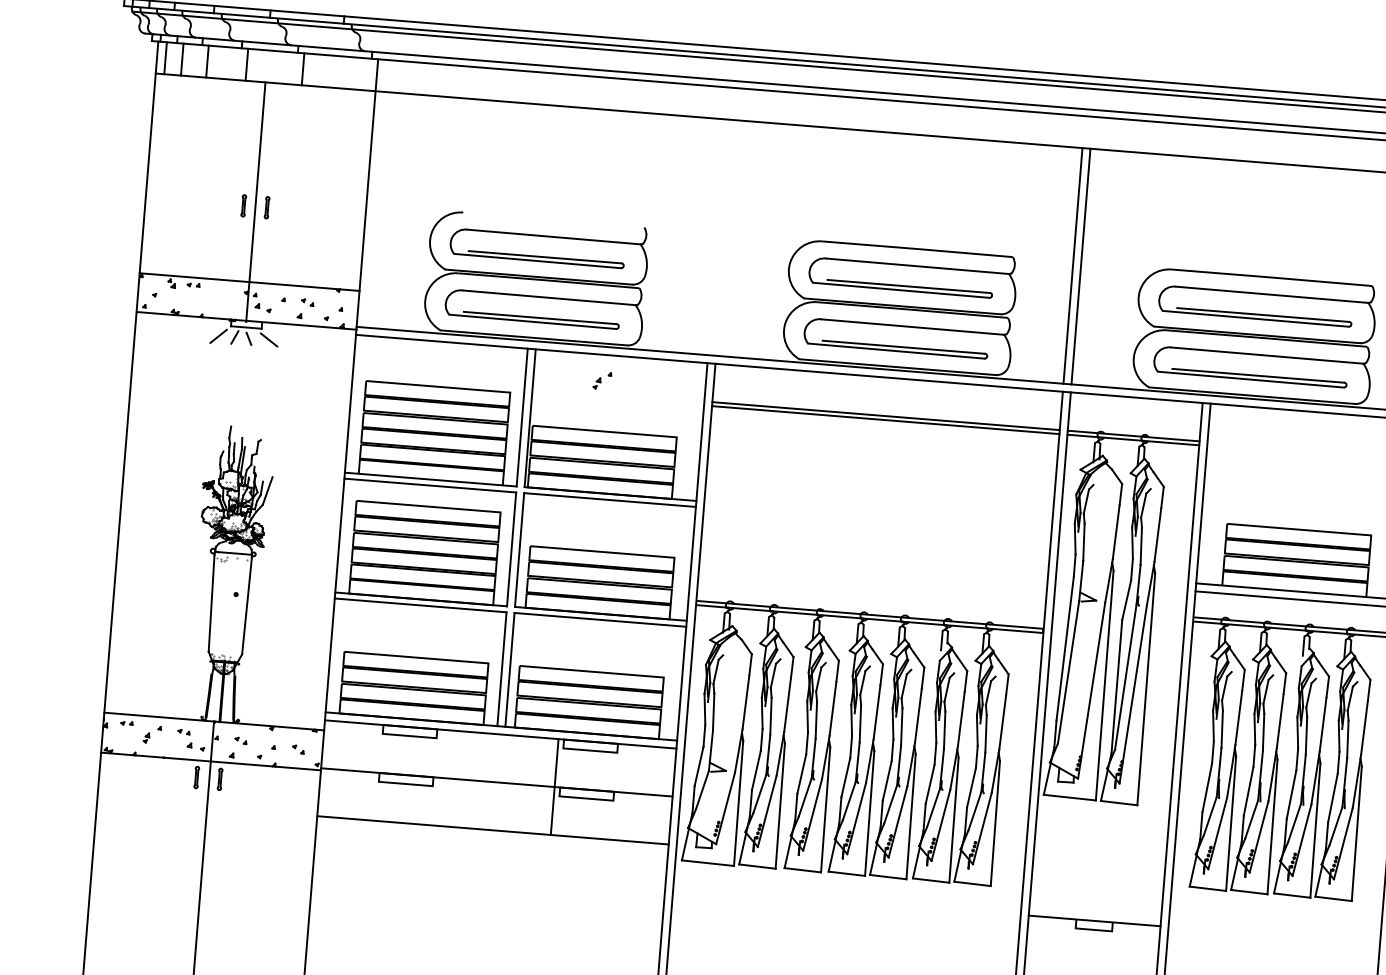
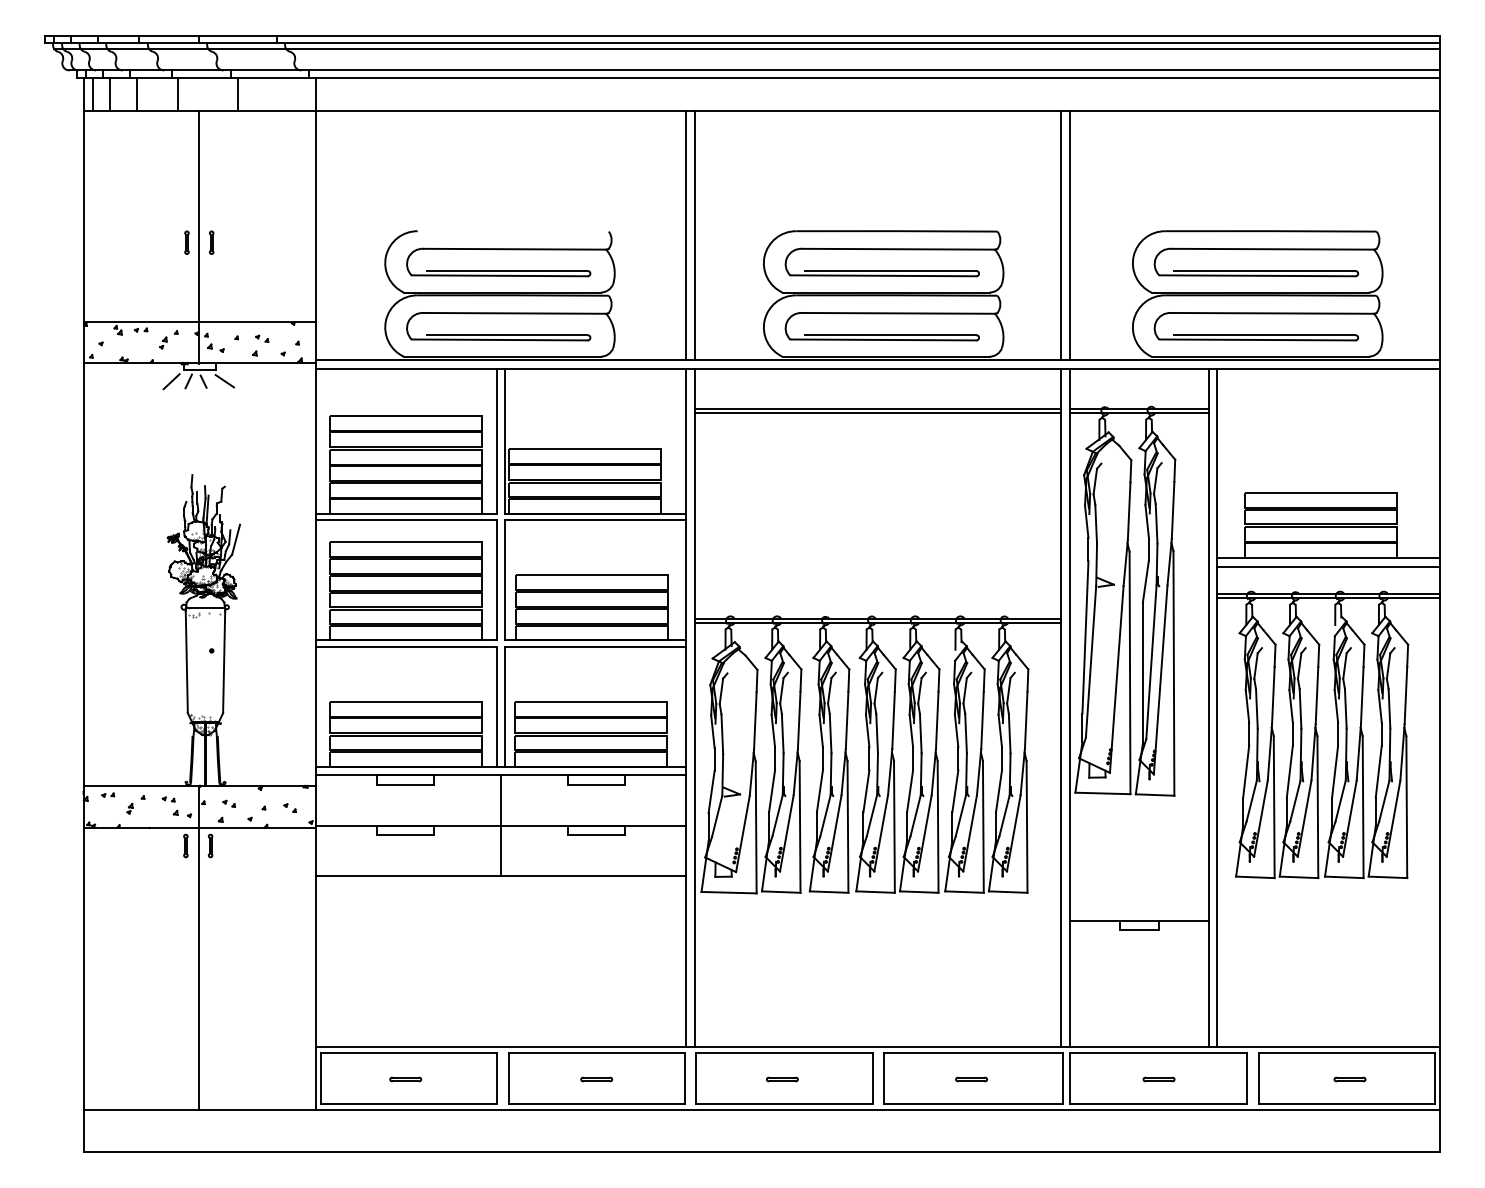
line: (717, 237) -> (686, 235), added
line: (725, 237) -> (694, 235), added
part: (602, 380) -> (168, 339), moved
line: (554, 786) -> (500, 825), moved

